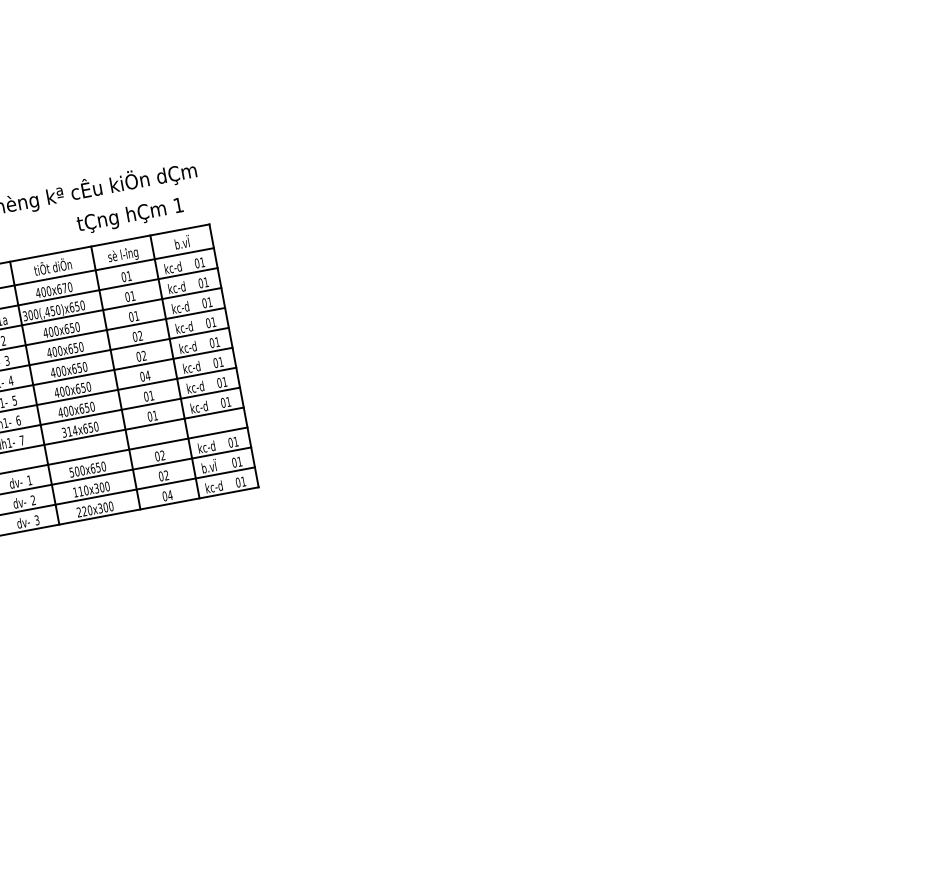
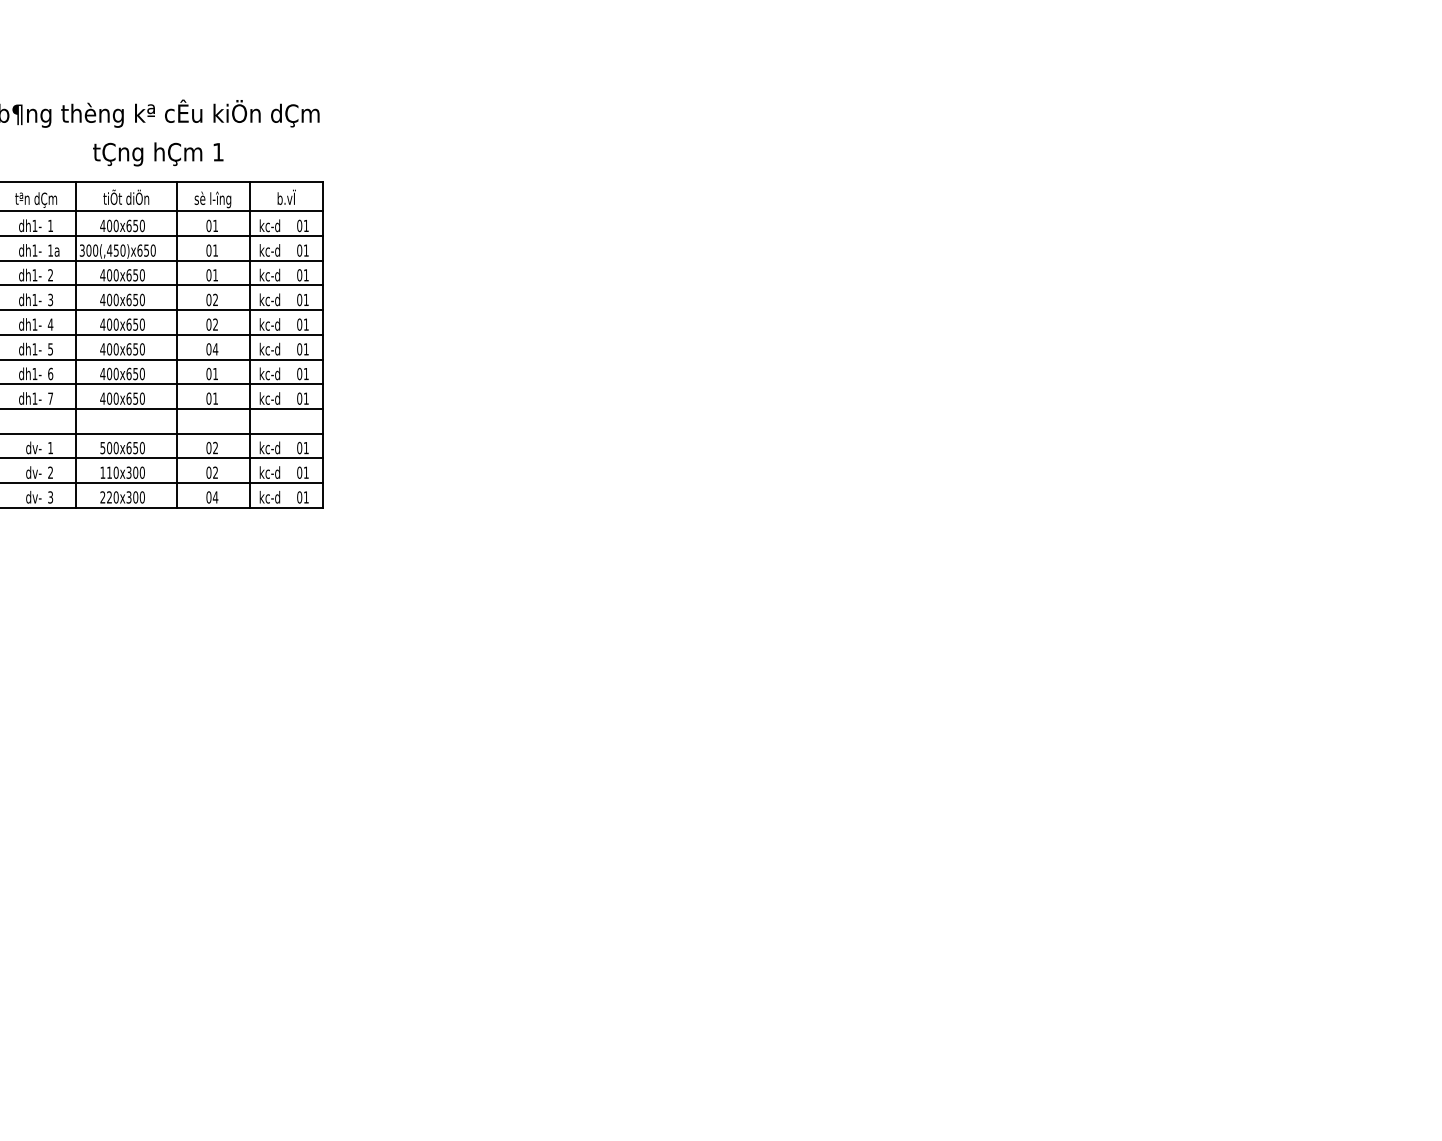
text: (130, 216) -> (158, 154), moved
text: (64, 288) -> (135, 226), 400x670 -> 400x650
text: (69, 431) -> (109, 398), 314x650 -> 400x650
text: (210, 465) -> (270, 470), b.vÏ -> kc-d

